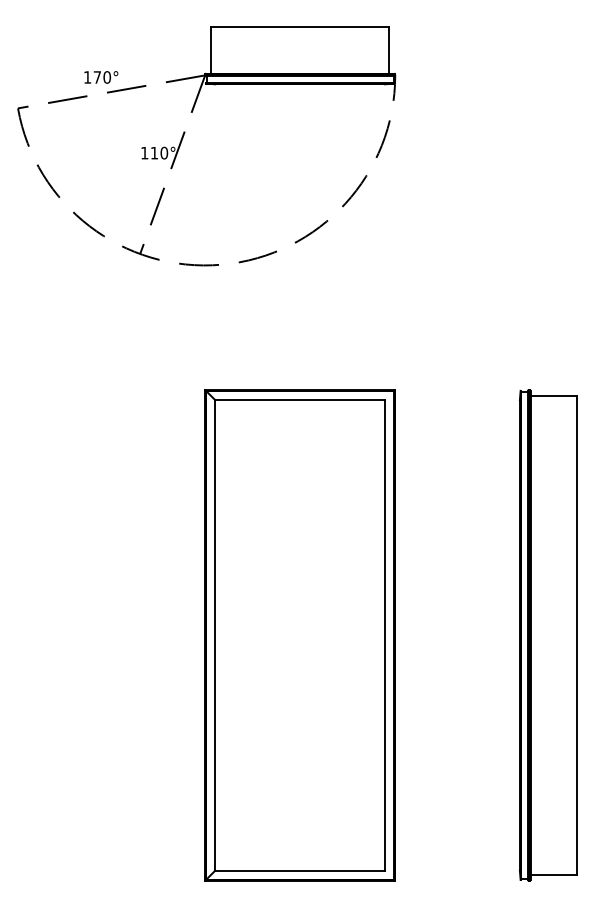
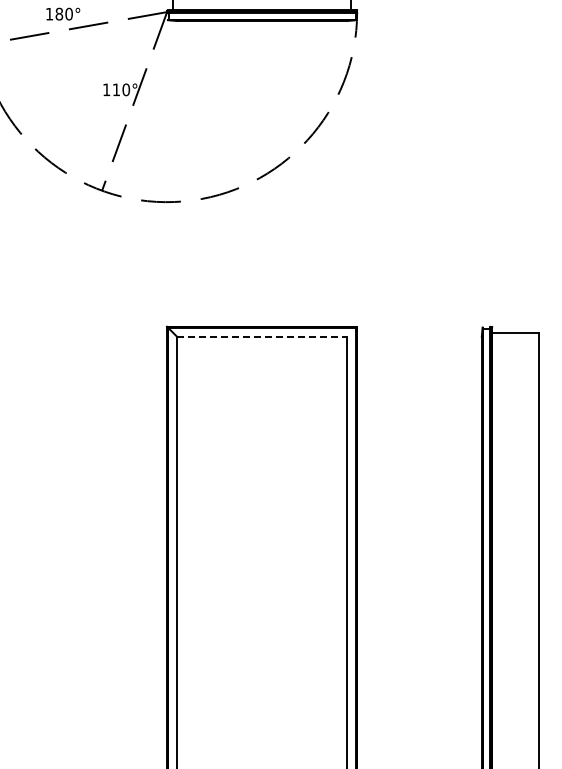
text: (97, 77) -> (59, 14), 170° -> 180°
line: (300, 400) -> (262, 337), solid -> dashed

